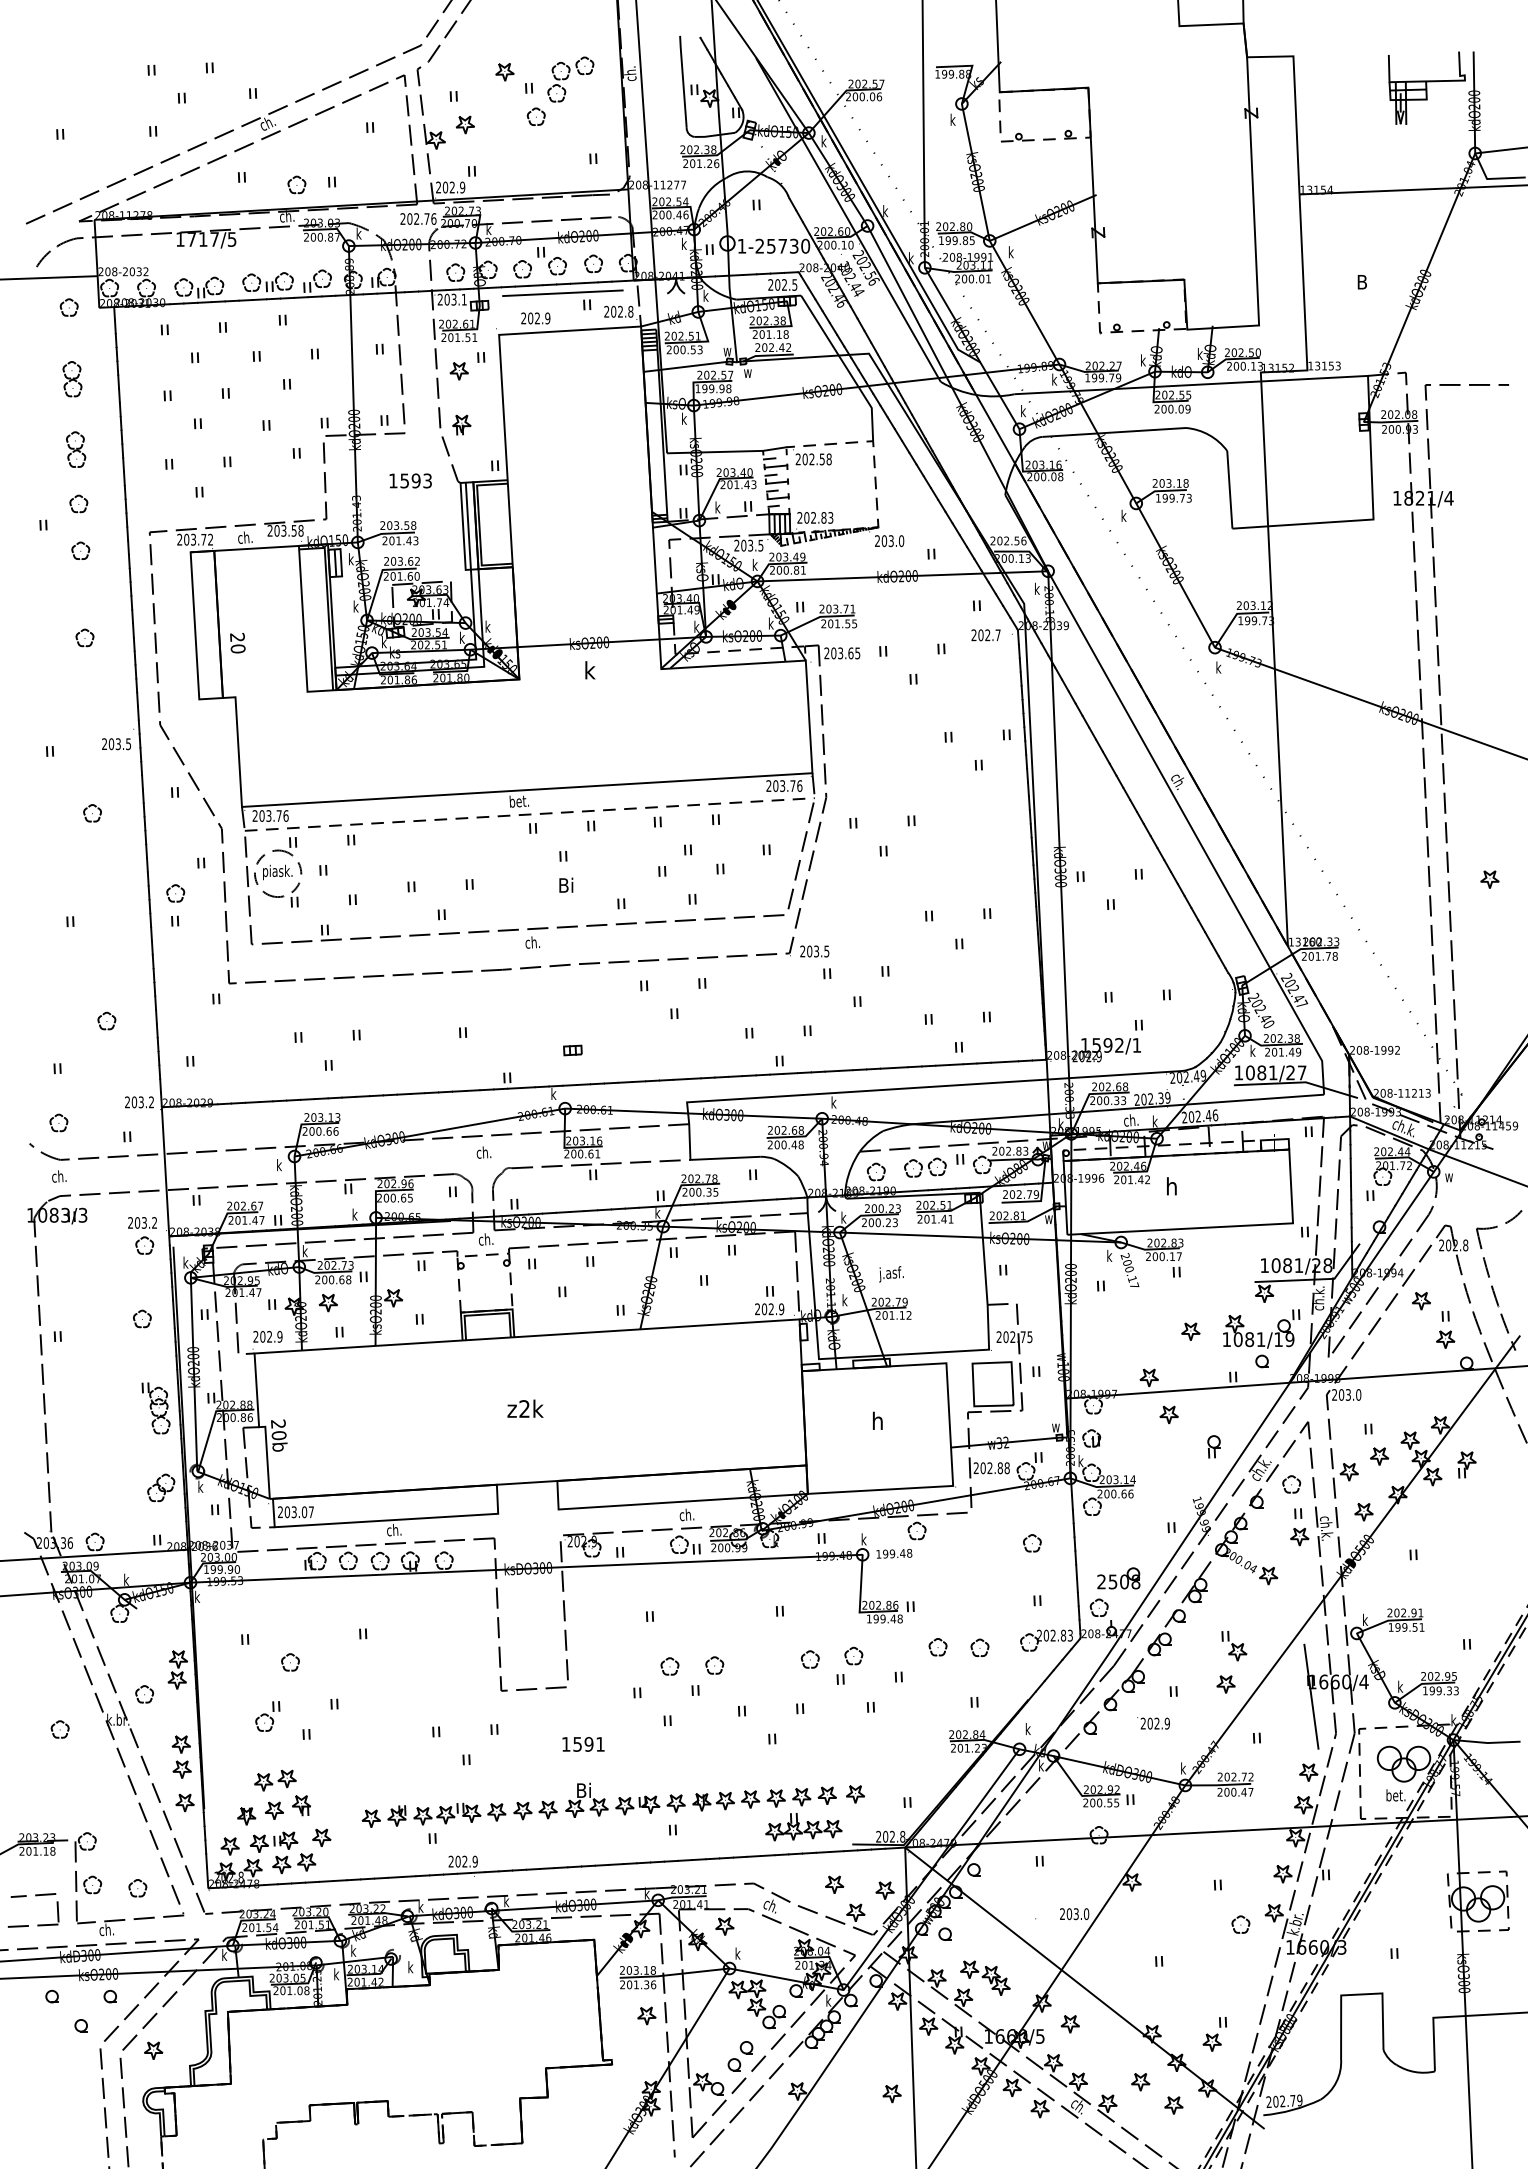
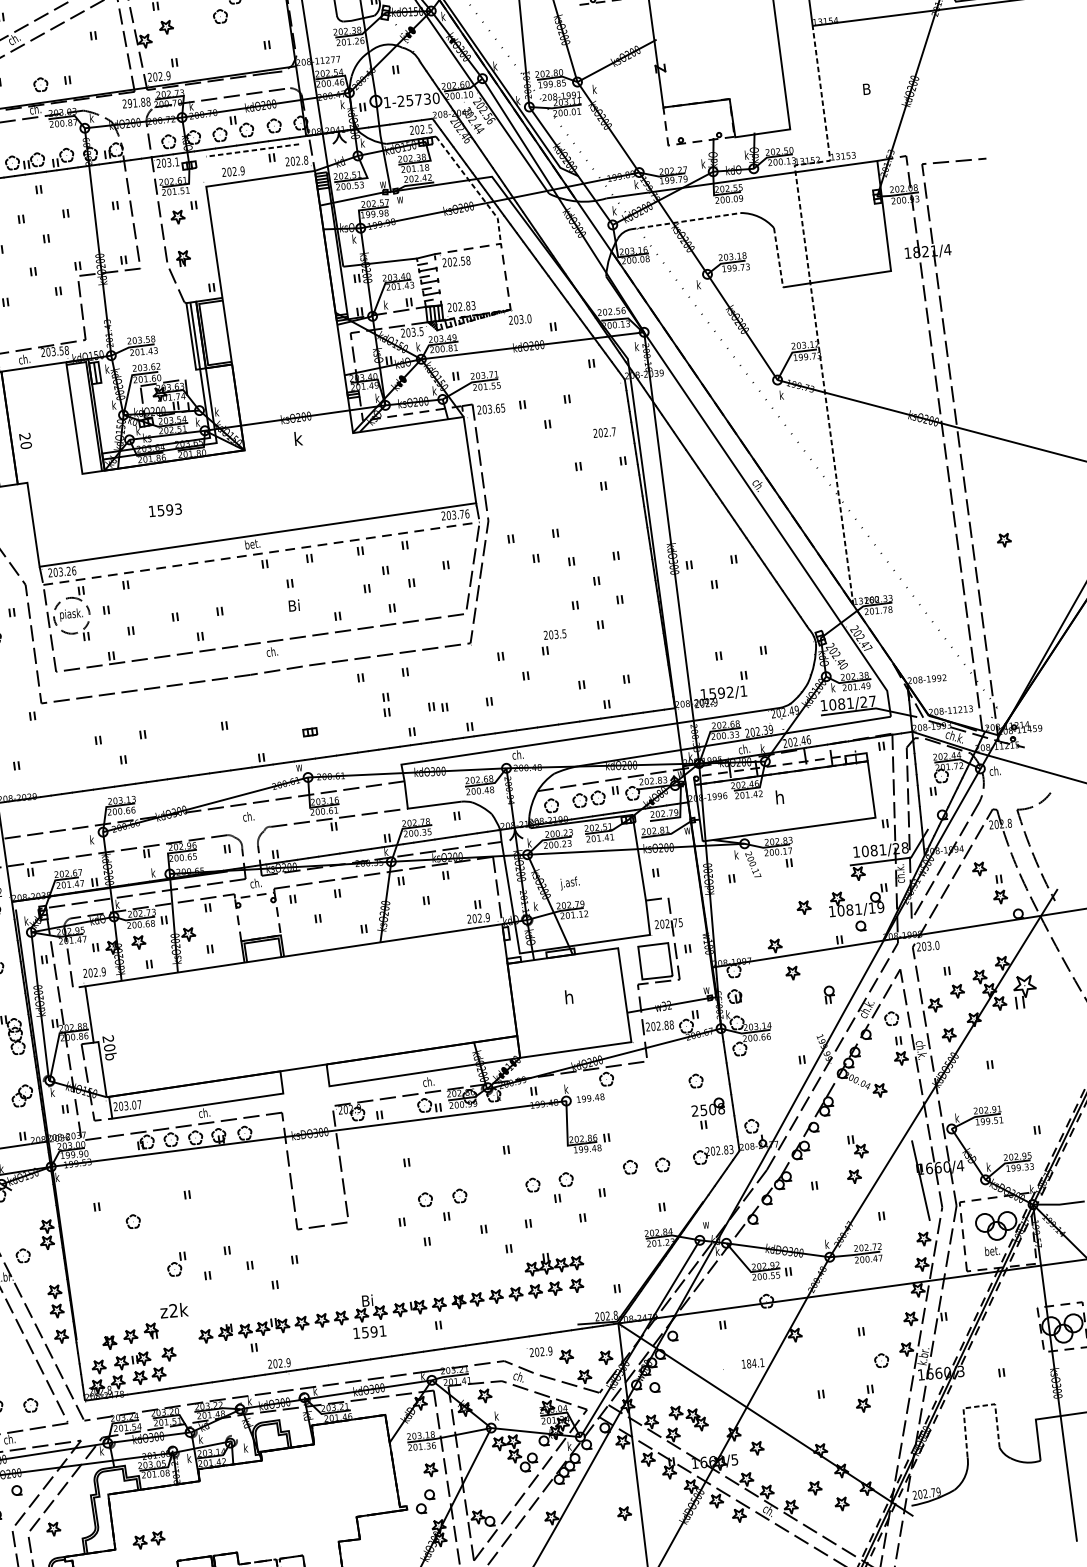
text: (421, 218) -> (138, 102), 202.76 -> 291.88
line: (562, 293) -> (252, 150), solid -> dashed
line: (845, 366) -> (474, 188), solid -> dashed
line: (1114, 432) -> (686, 221), solid -> dashed
text: (410, 480) -> (165, 509), moved
line: (1229, 489) -> (778, 257), solid -> dashed
line: (1269, 546) -> (812, 298), solid -> dashed
text: (985, 635) -> (604, 432), moved
text: (278, 815) -> (68, 570), 203.76 -> 203.26
part: (956, 881) -> (594, 576), added
text: (814, 951) -> (554, 634), moved
part: (707, 1055) -> (414, 727), added
text: (554, 1093) -> (298, 766), k -> w
text: (838, 1102) -> (517, 754), k -> ch.
text: (1452, 1176) -> (995, 771), w -> ch.
text: (525, 1408) -> (174, 1310), moved
part: (1466, 1464) -> (1024, 991), size x1.6
part: (1118, 1578) -> (707, 1107), moved
text: (1153, 1723) -> (539, 1351), moved
text: (1029, 1728) -> (706, 1223), k -> w
part: (302, 1729) -> (204, 1272), moved
text: (583, 1744) -> (369, 1332), moved
part: (275, 1780) -> (149, 1540), moved
part: (803, 1827) -> (553, 1263), moved
text: (1074, 1914) -> (753, 1363), 203.0 -> 184.1
line: (1357, 1994) -> (975, 1406), solid -> dashed
part: (1214, 2034) -> (864, 1399), moved
part: (740, 2056) -> (425, 1501), moved

